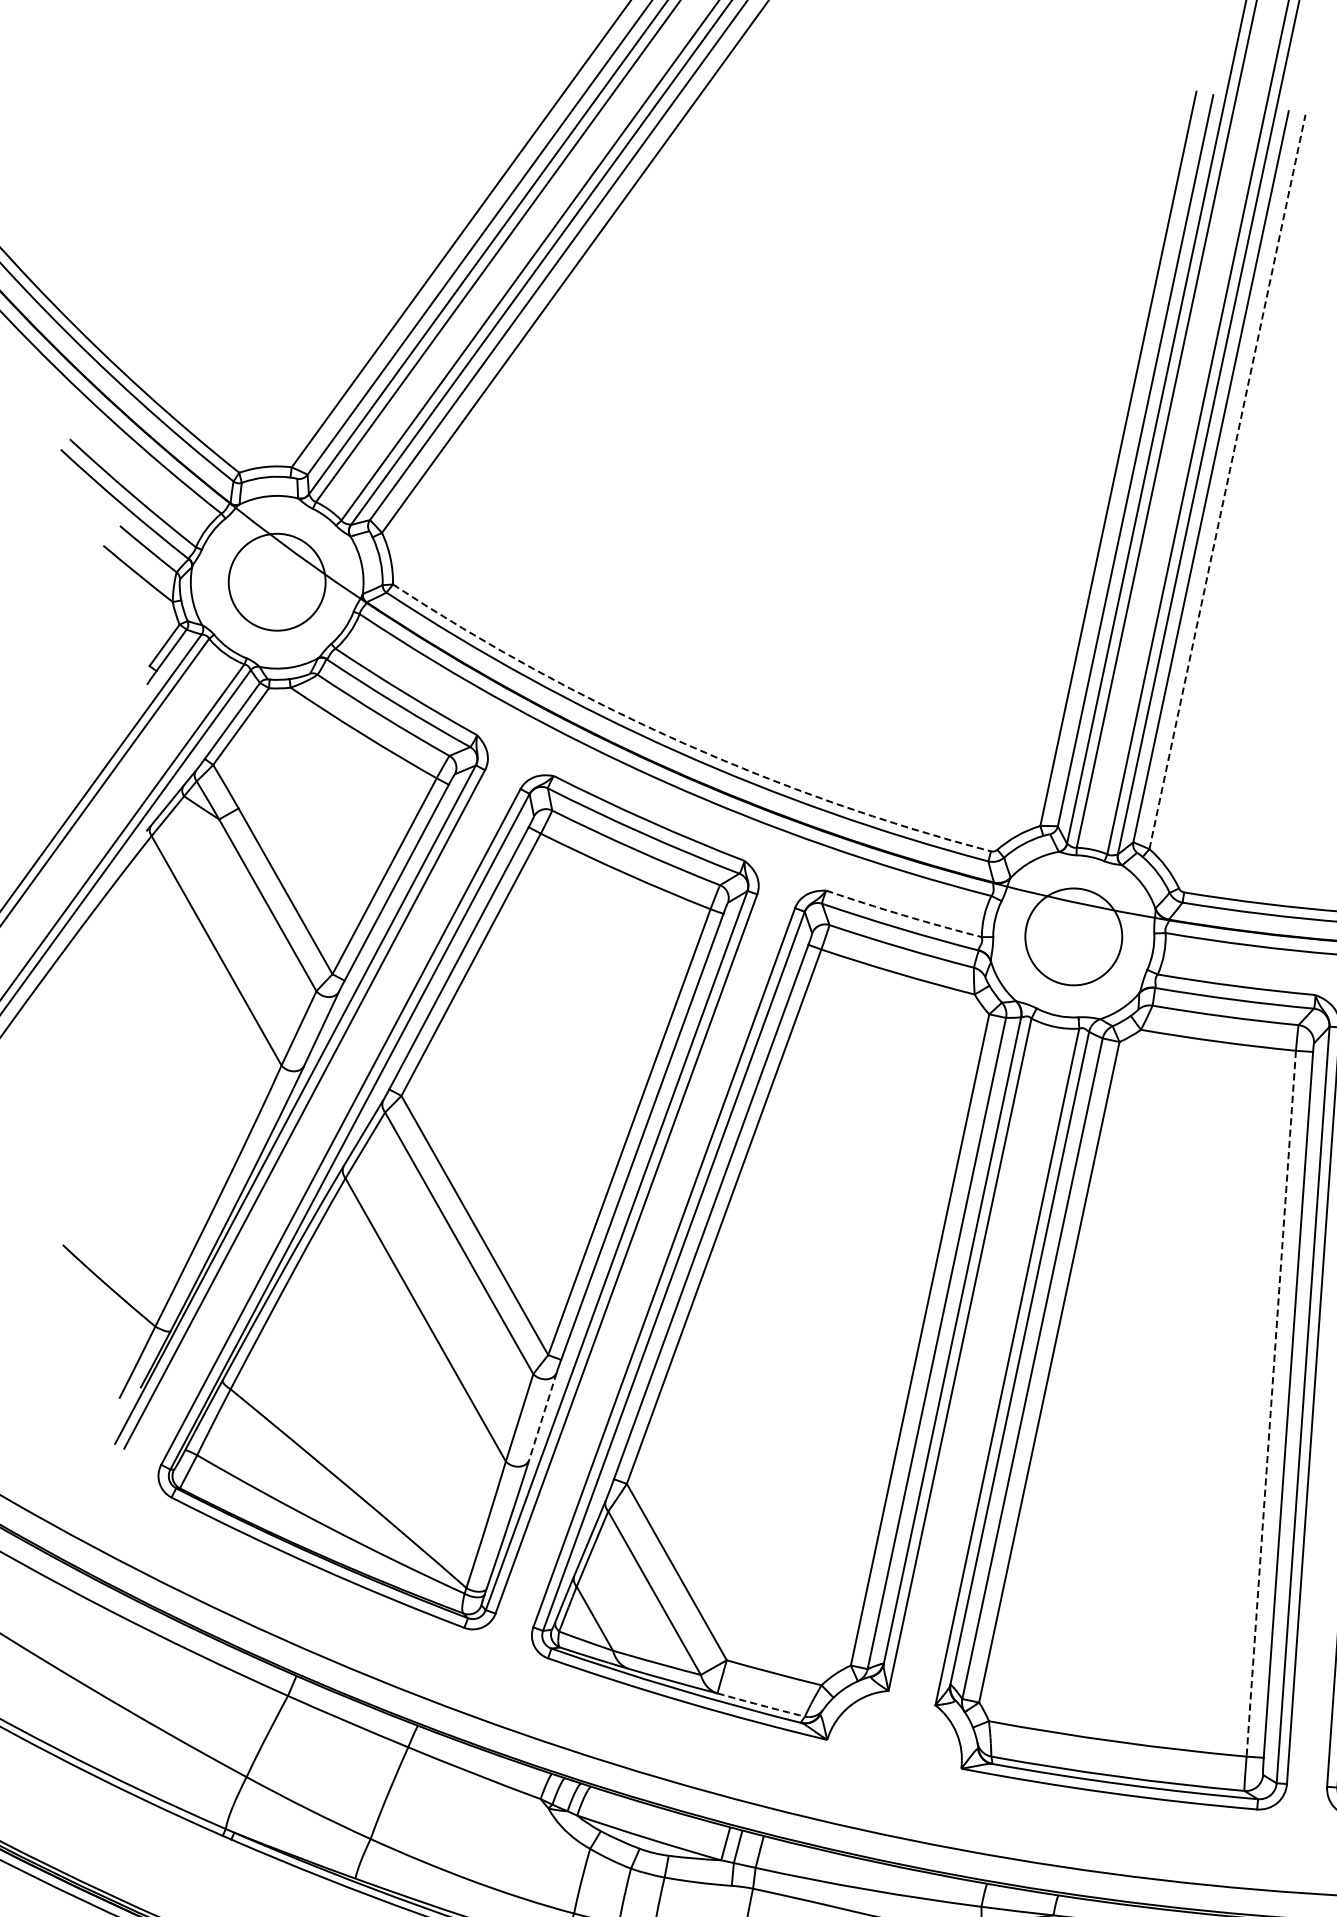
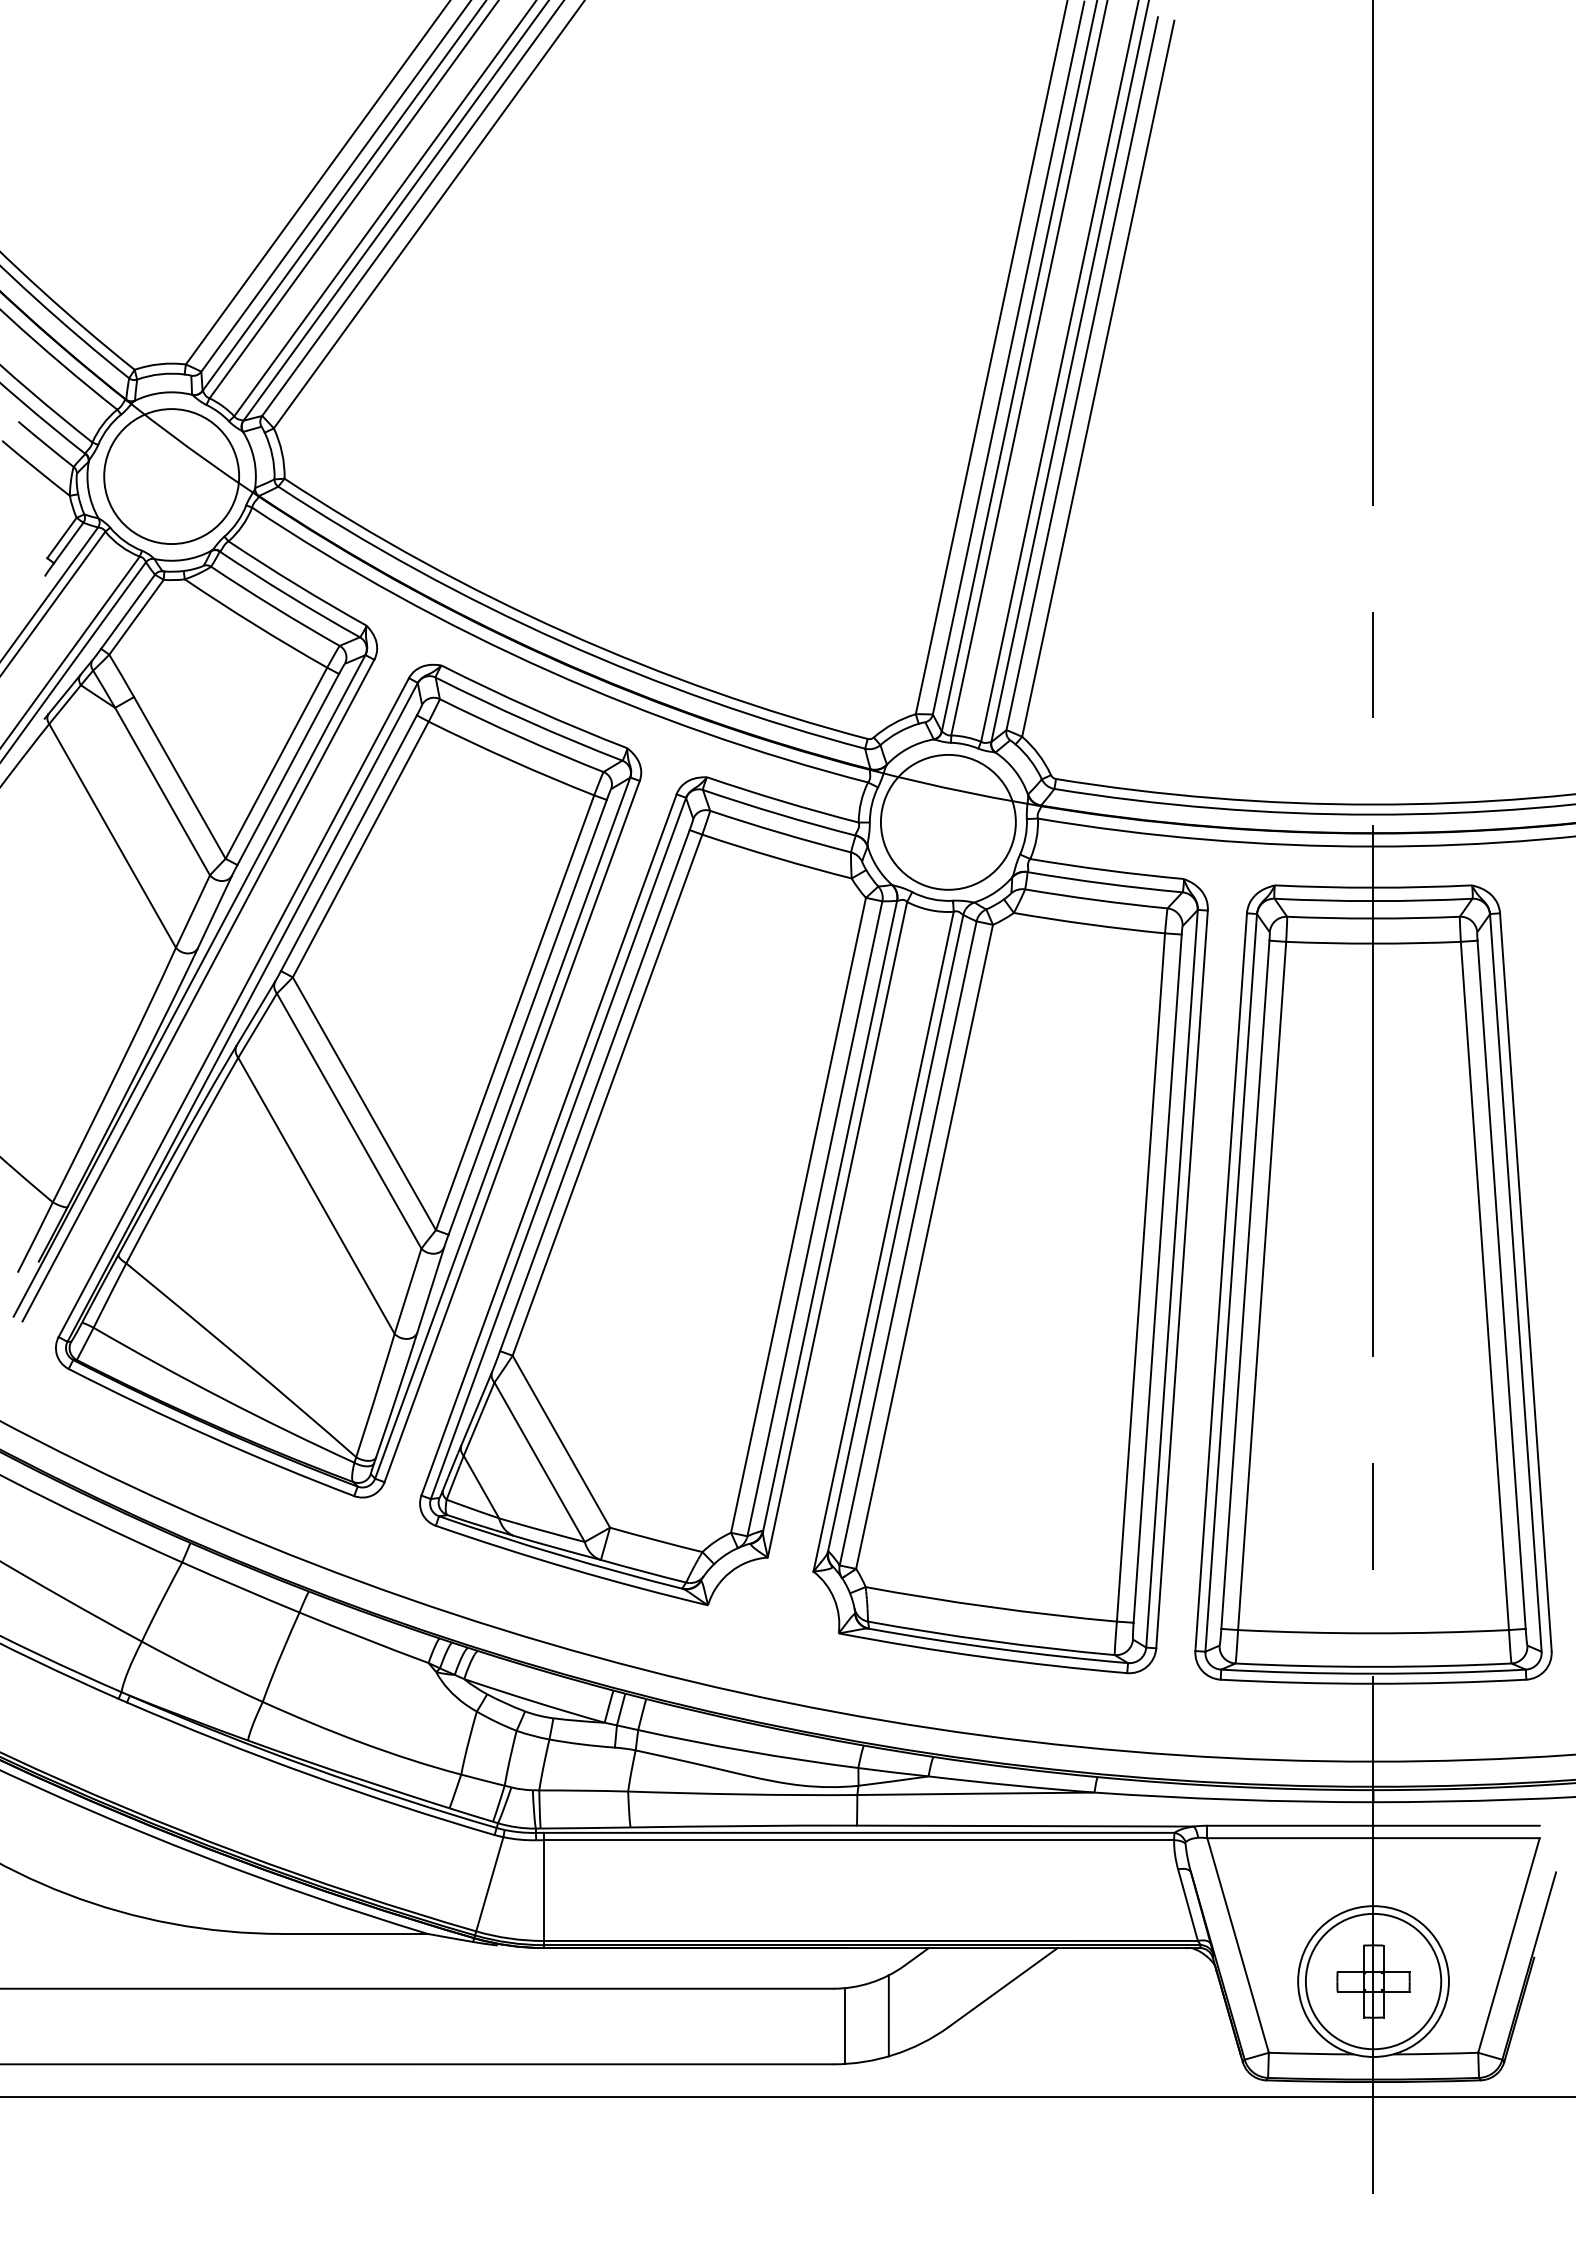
line: (1227, 481) -> (1098, 378), dashed -> solid
circle: (277, 582) -> (171, 476), size x1.43
arc: (681, 742) -> (565, 632), dashed -> solid
arc: (903, 915) -> (782, 801), dashed -> solid
circle: (1072, 936) -> (947, 821), size x1.43
line: (1270, 1403) -> (1140, 1277), dashed -> solid
line: (542, 1417) -> (430, 1290), dashed -> solid
arc: (761, 1705) -> (643, 1571), dashed -> solid

